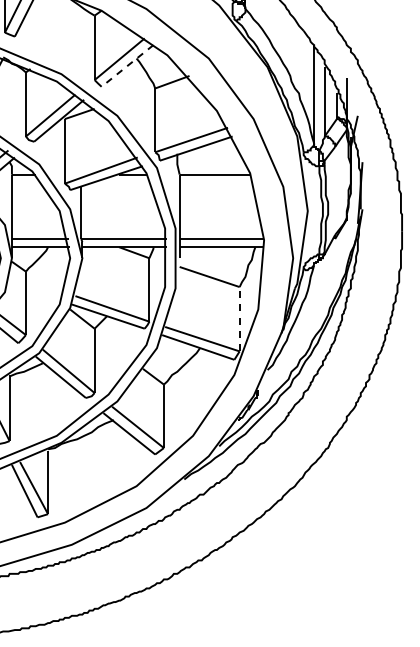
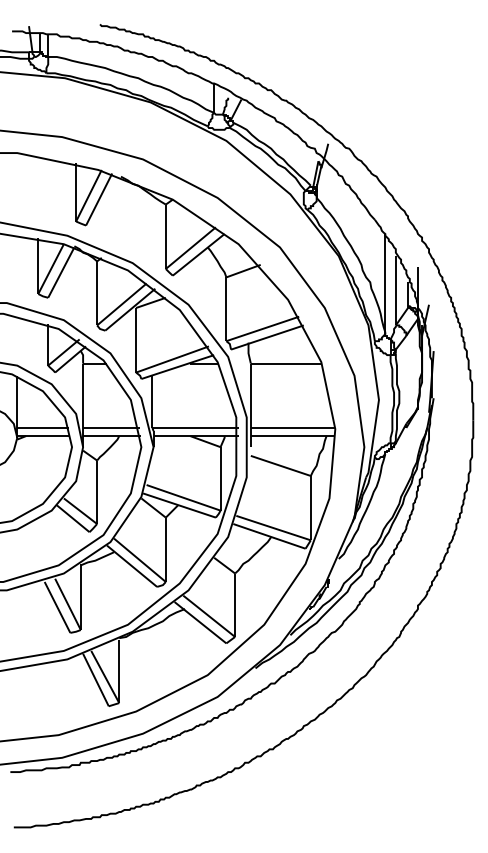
line: (127, 66) -> (198, 255), dashed -> solid
line: (239, 318) -> (310, 507), dashed -> solid

